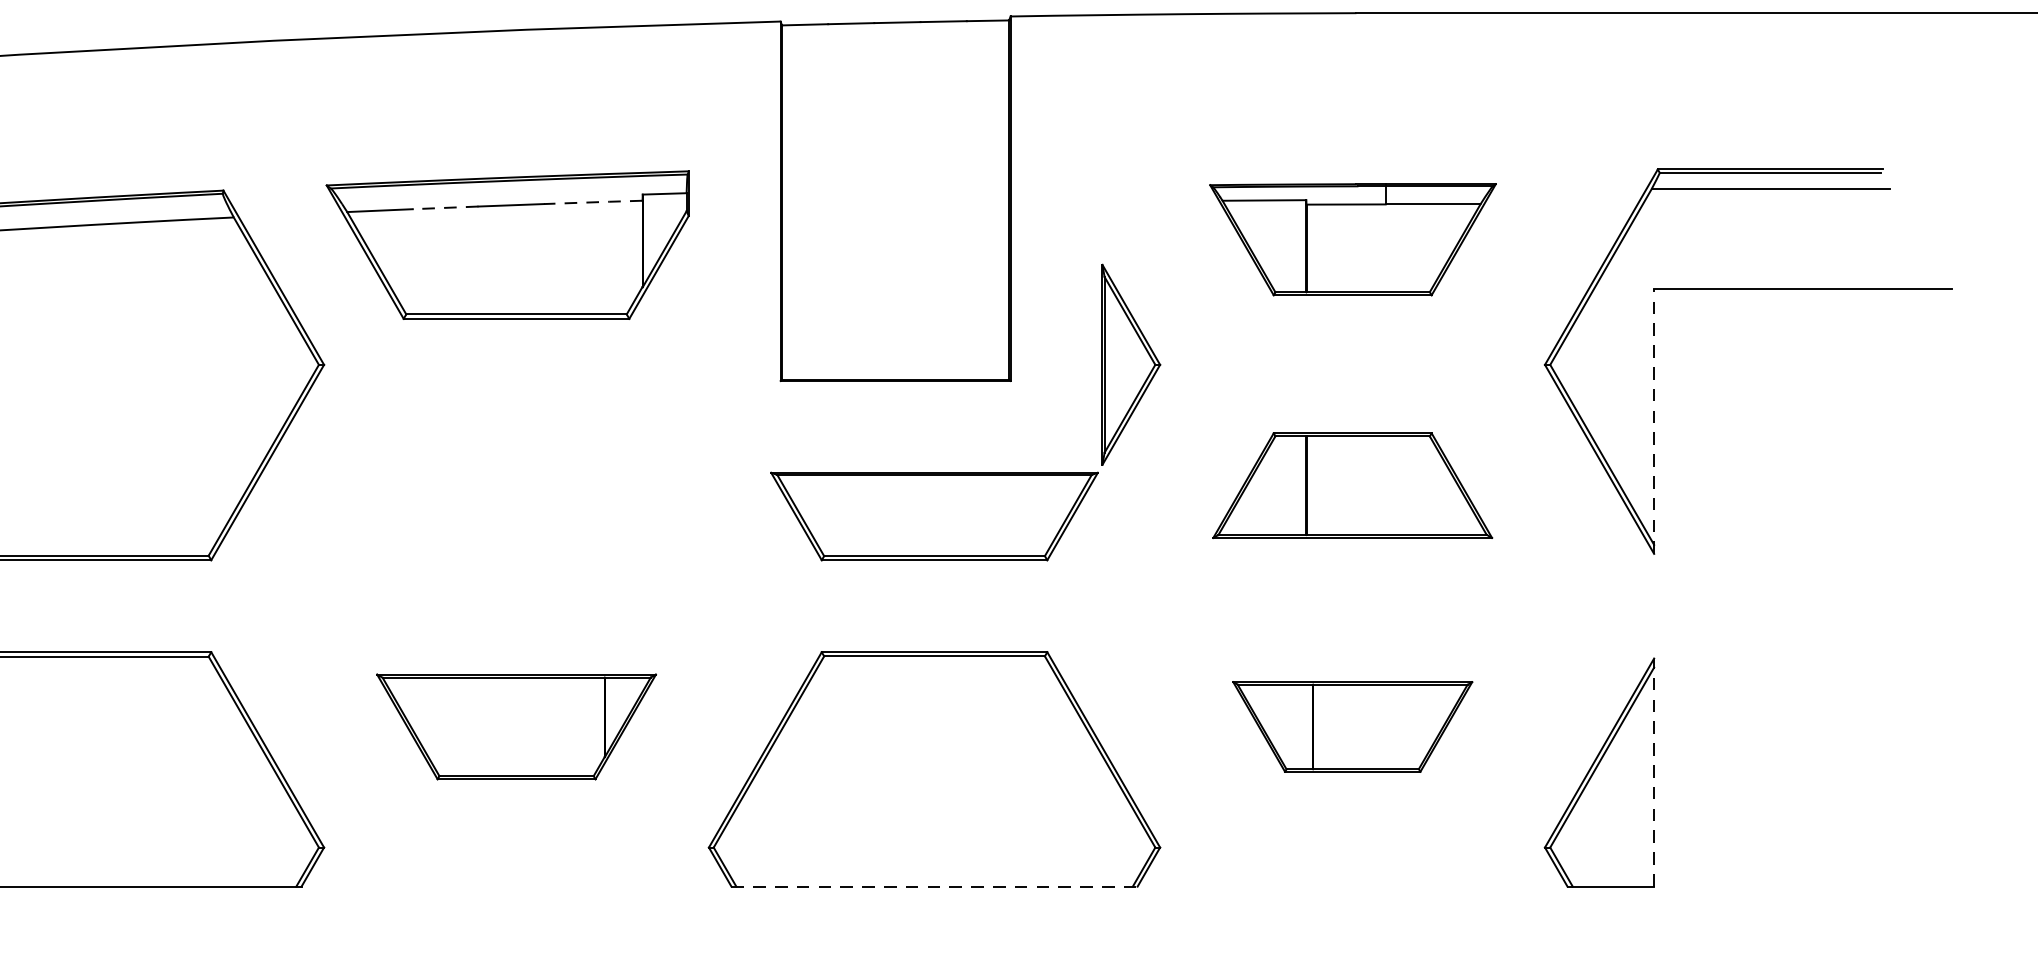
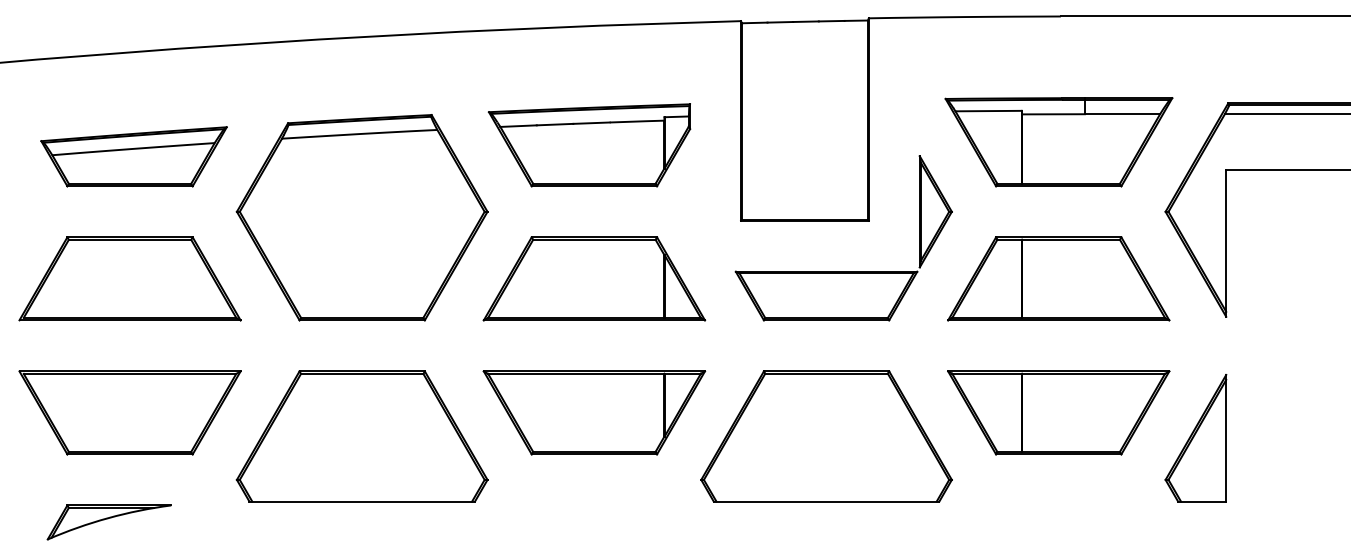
line: (594, 202) -> (637, 121), dashed -> solid
line: (444, 207) -> (554, 124), dashed -> solid
part: (1352, 240) -> (1058, 142), size x1.43
line: (1654, 421) -> (1226, 243), dashed -> solid
part: (516, 484) -> (594, 278), added
part: (1352, 484) -> (1058, 278), size x1.43
part: (516, 726) -> (594, 412), size x1.43
part: (1352, 726) -> (1058, 412), size x1.67
line: (1654, 771) -> (1226, 437), dashed -> solid
line: (934, 886) -> (826, 501), dashed -> solid

